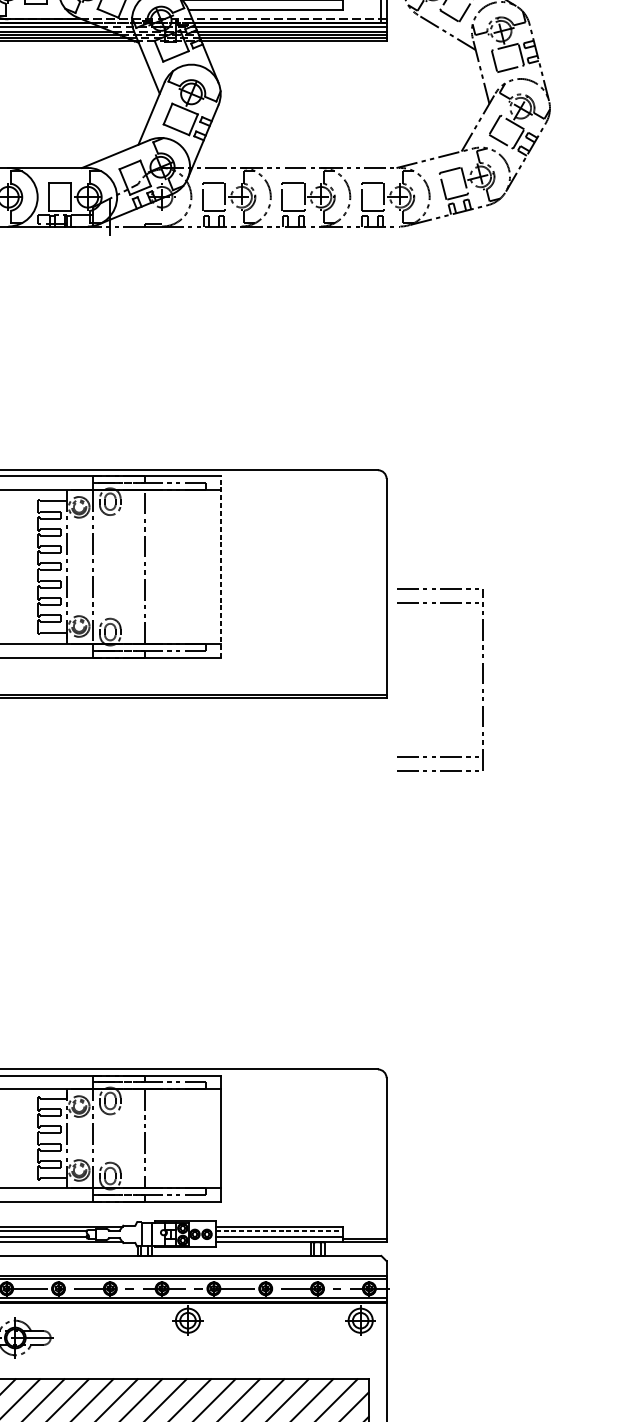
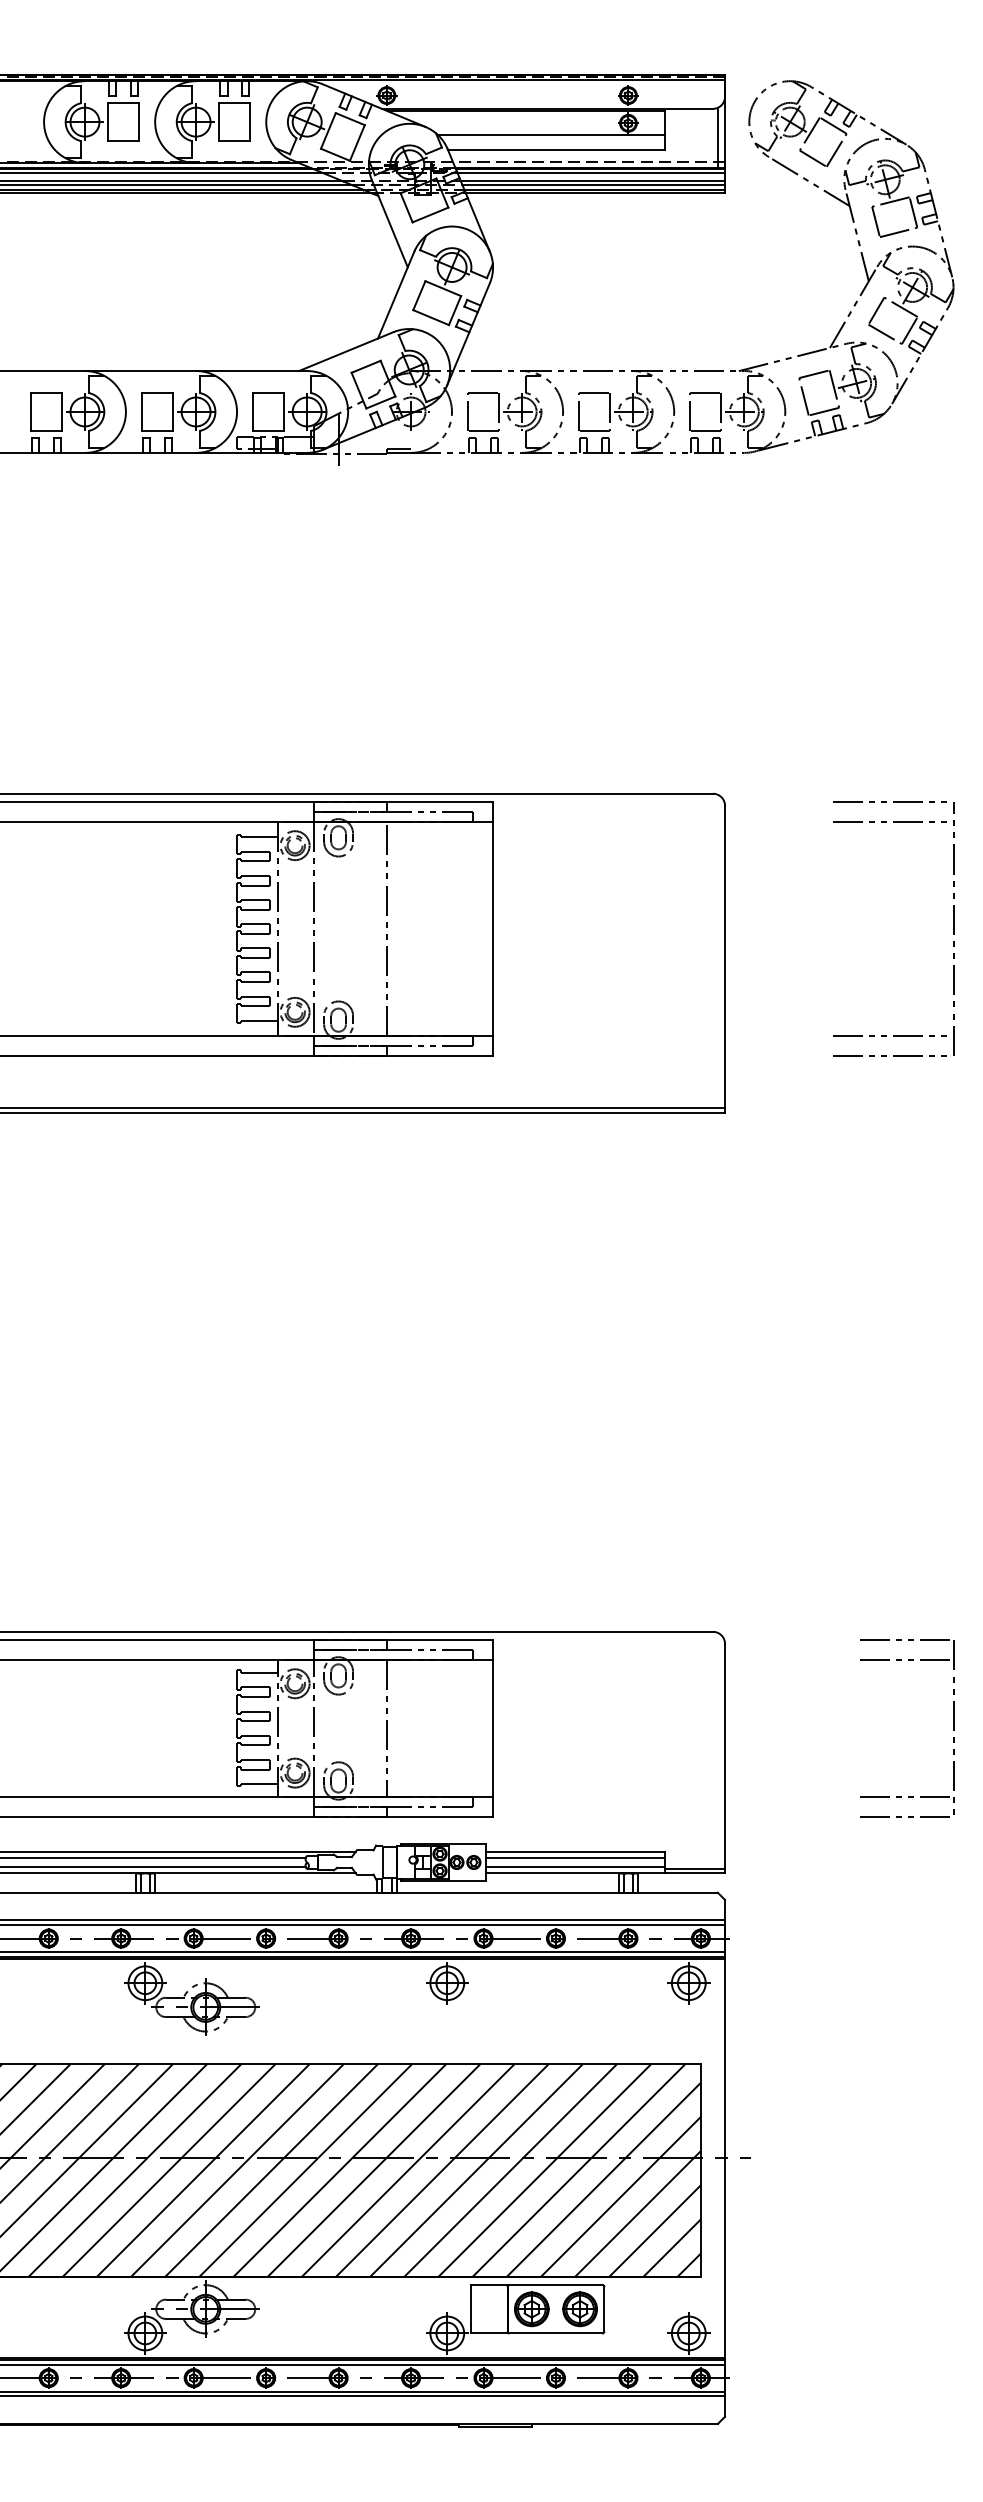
line: (220, 567) -> (492, 929), dashed -> solid
part: (483, 679) -> (953, 928), moved
part: (549, 1138) -> (953, 1728), added
line: (279, 1231) -> (575, 1858), dashed -> solid

